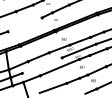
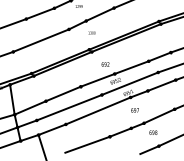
line: (24, 24) -> (40, 40), added
line: (41, 65) -> (68, 107), added

